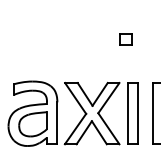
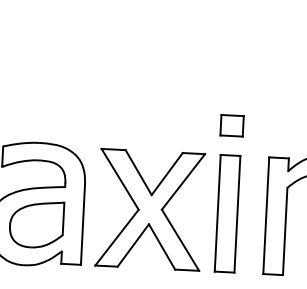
part: (125, 39) -> (231, 125), moved

